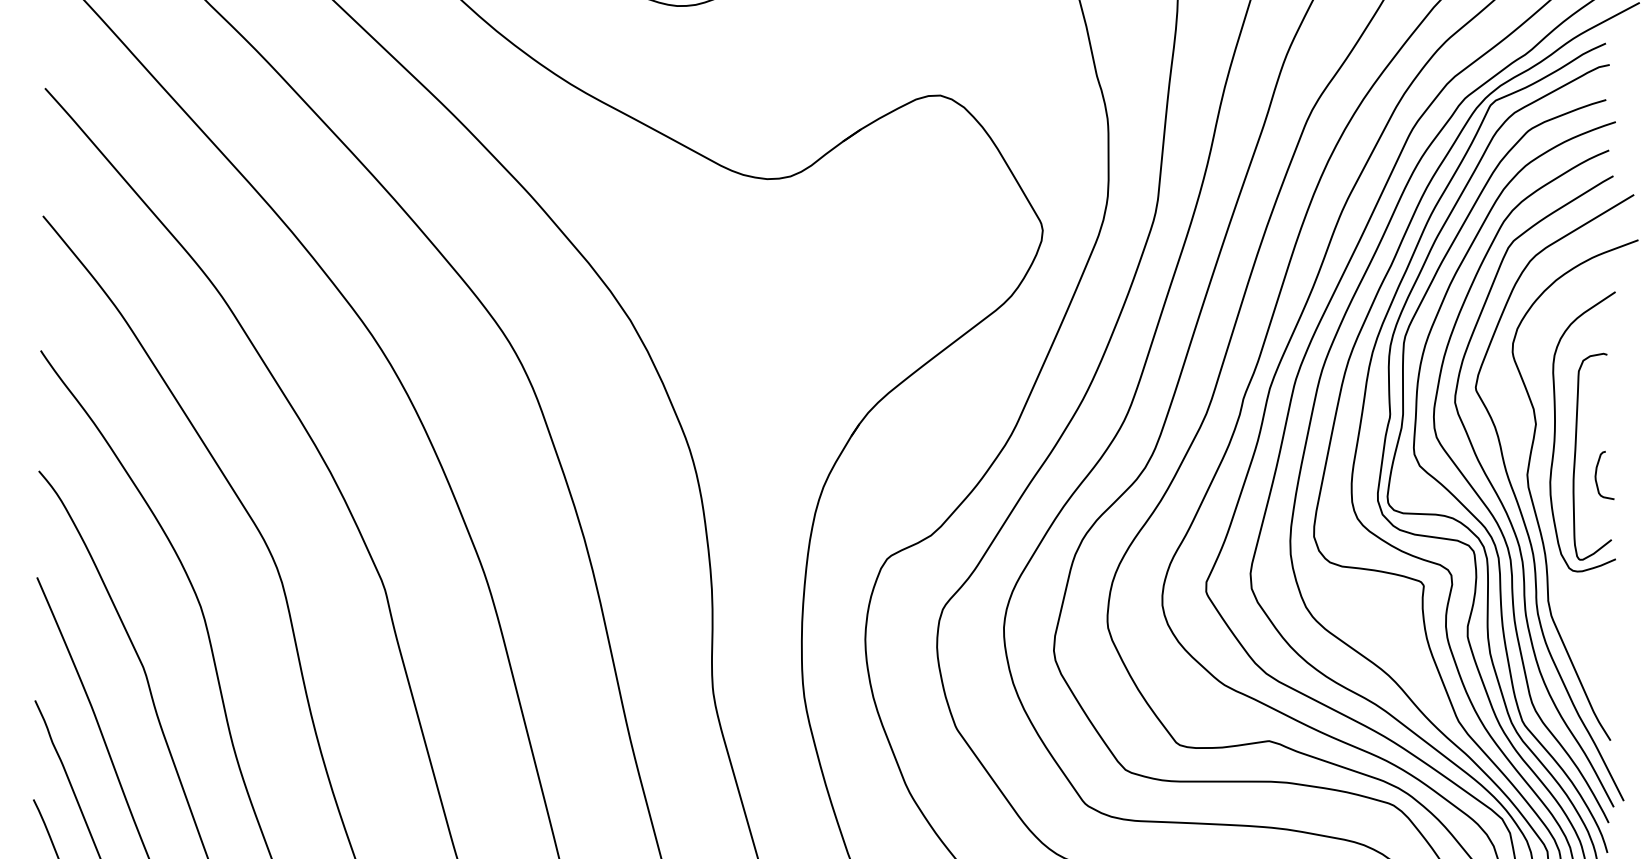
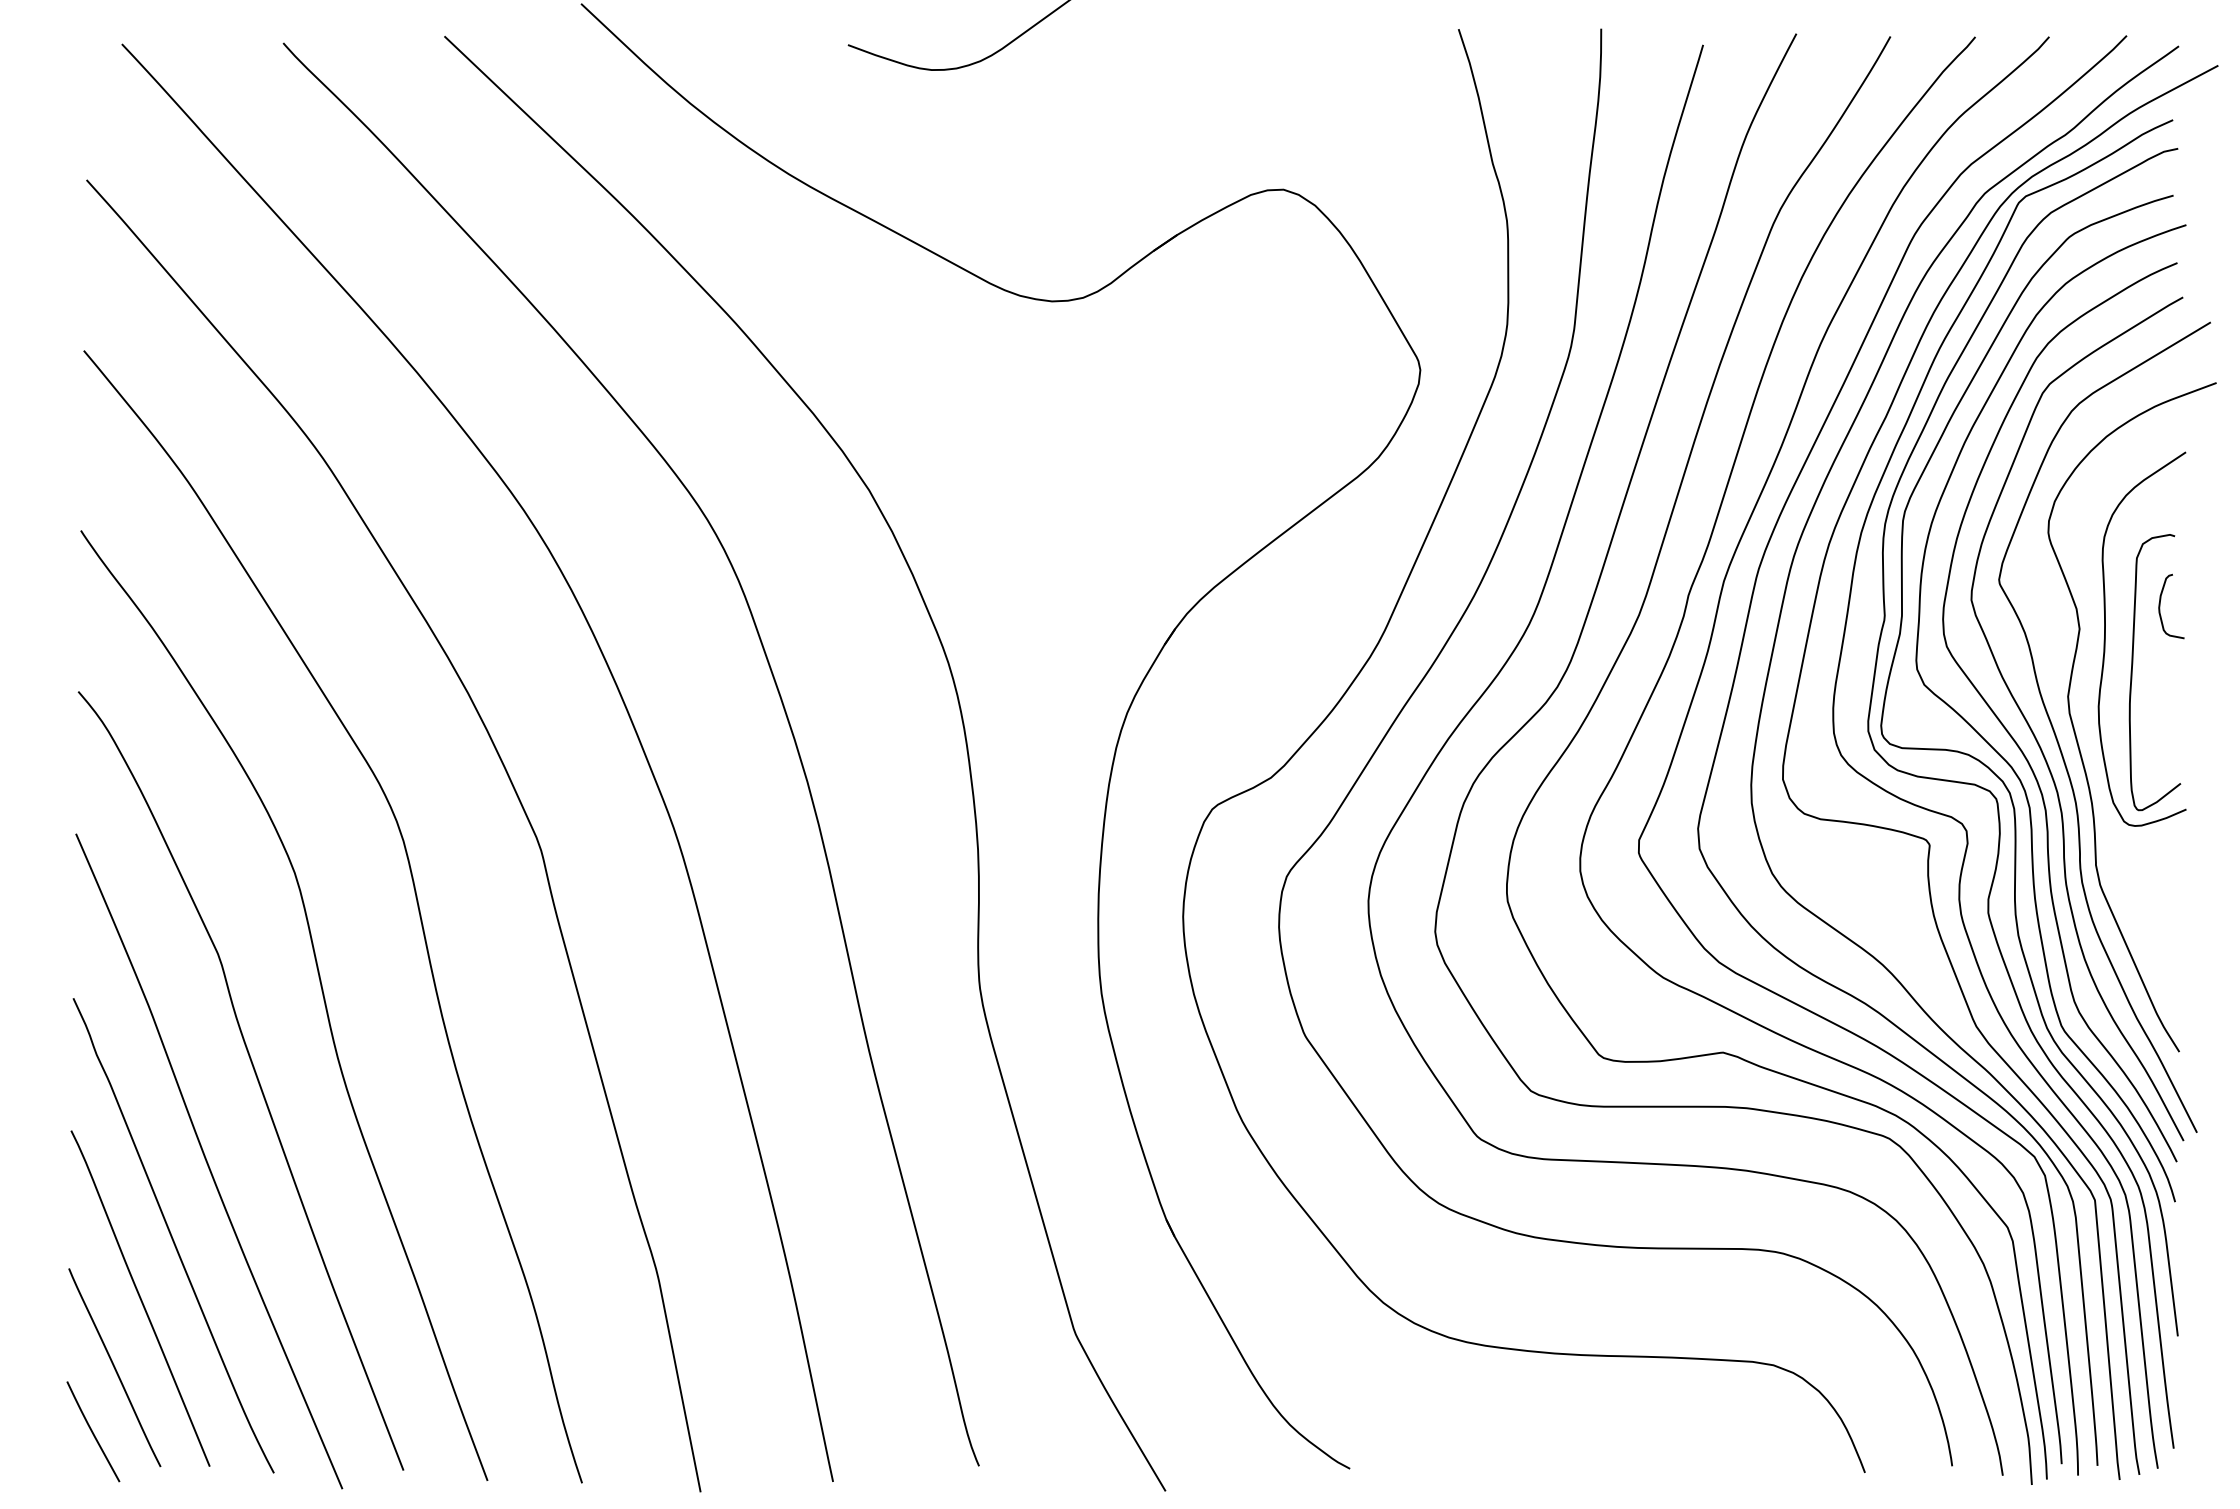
curve: (1596, 475) -> (2160, 606), moved

